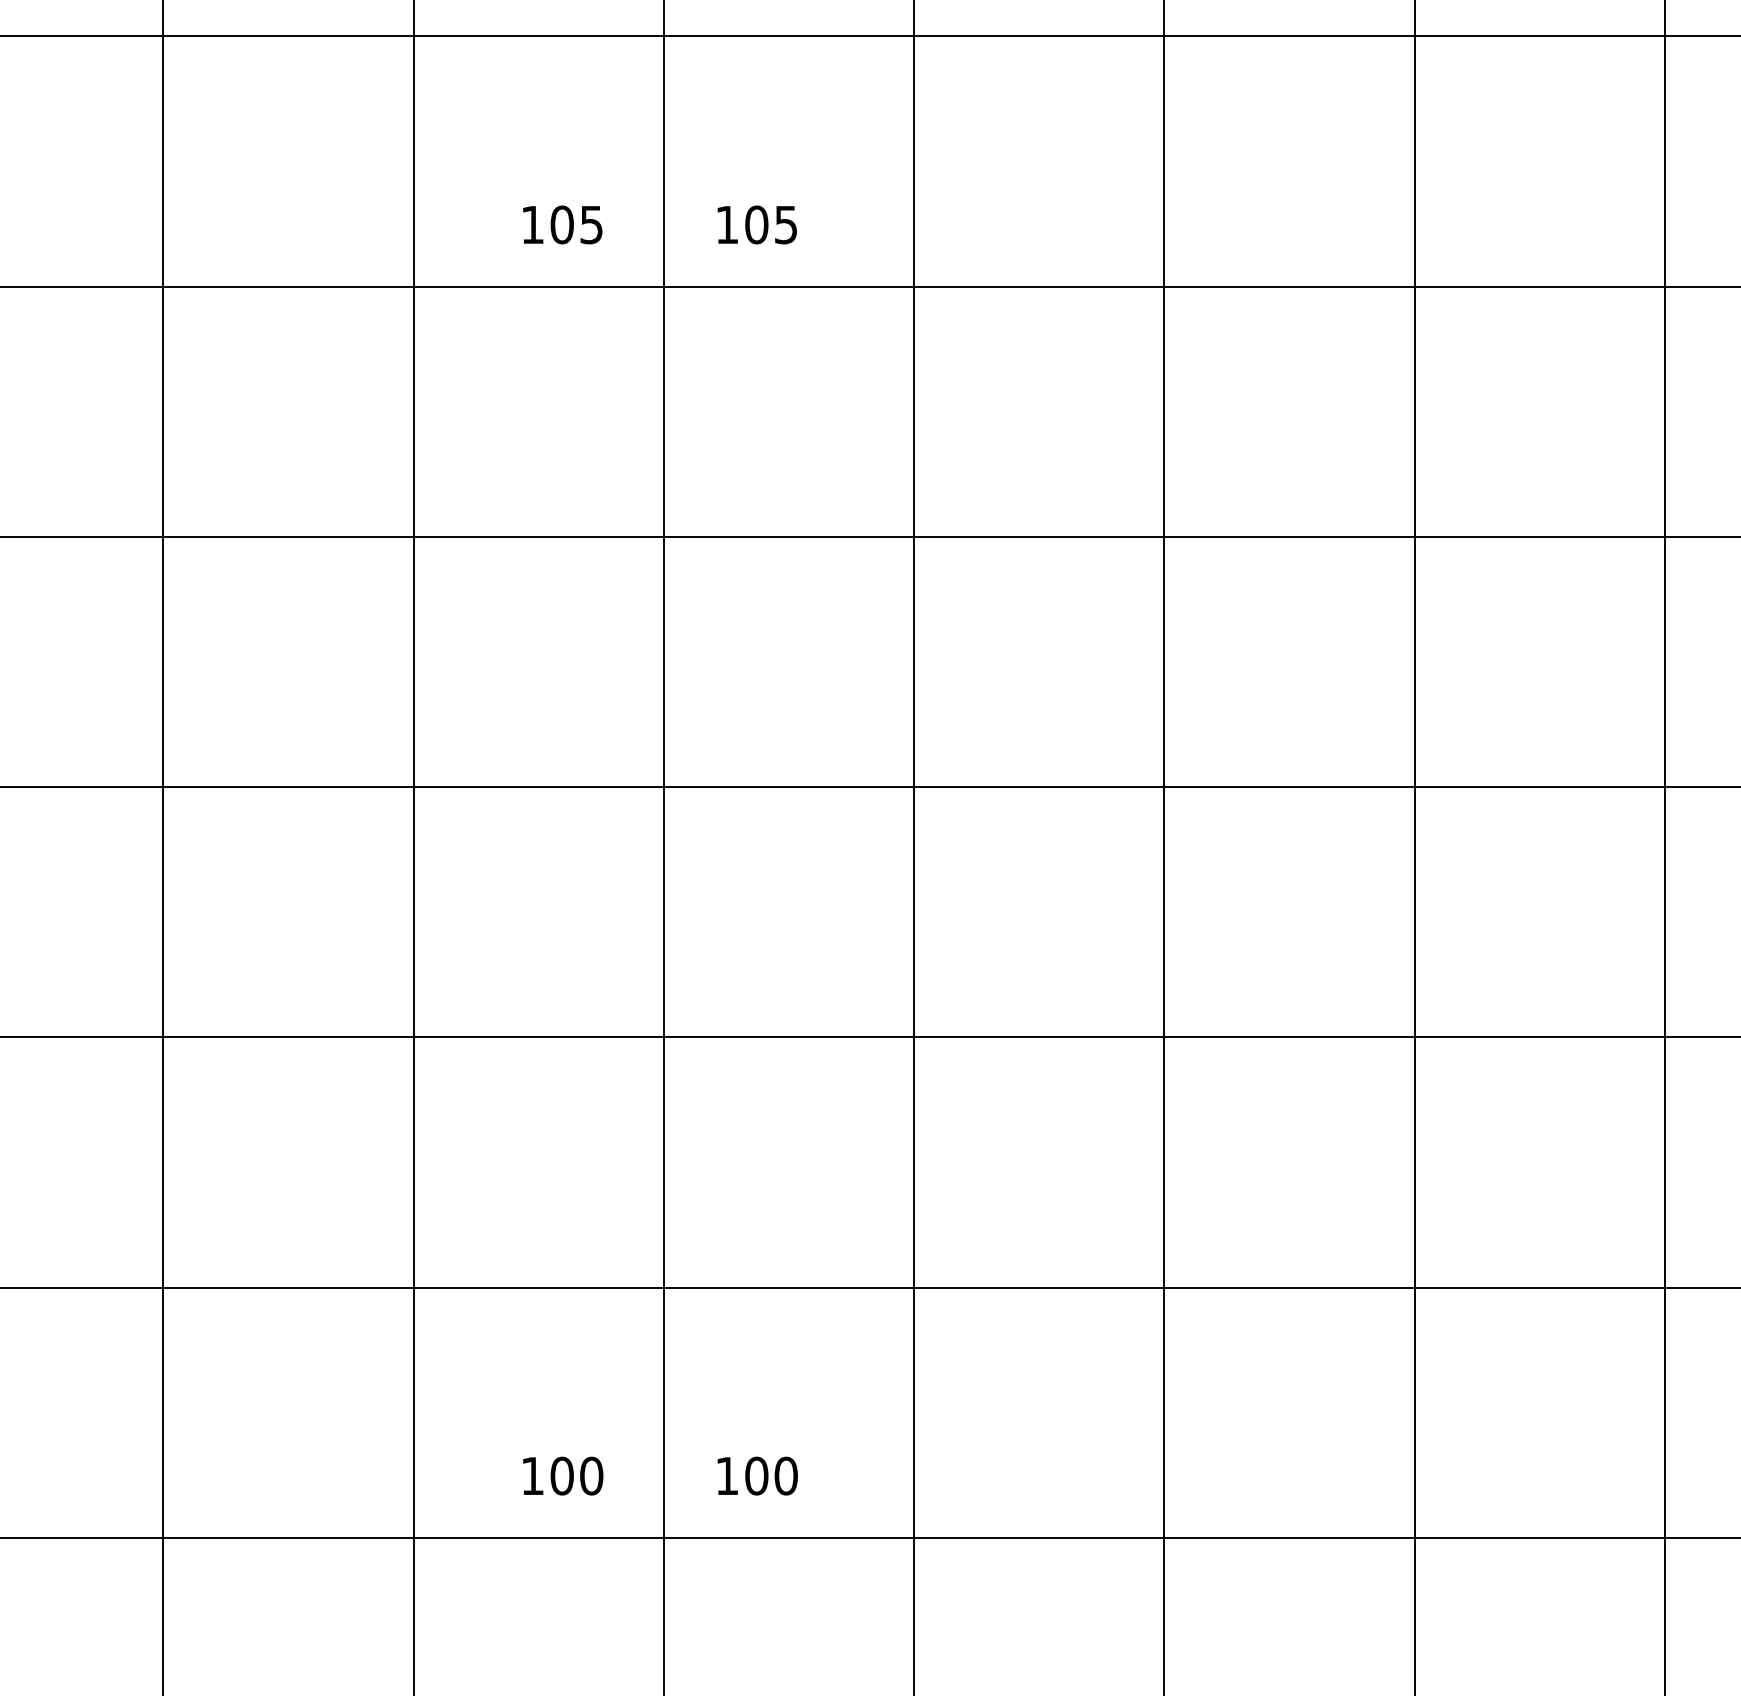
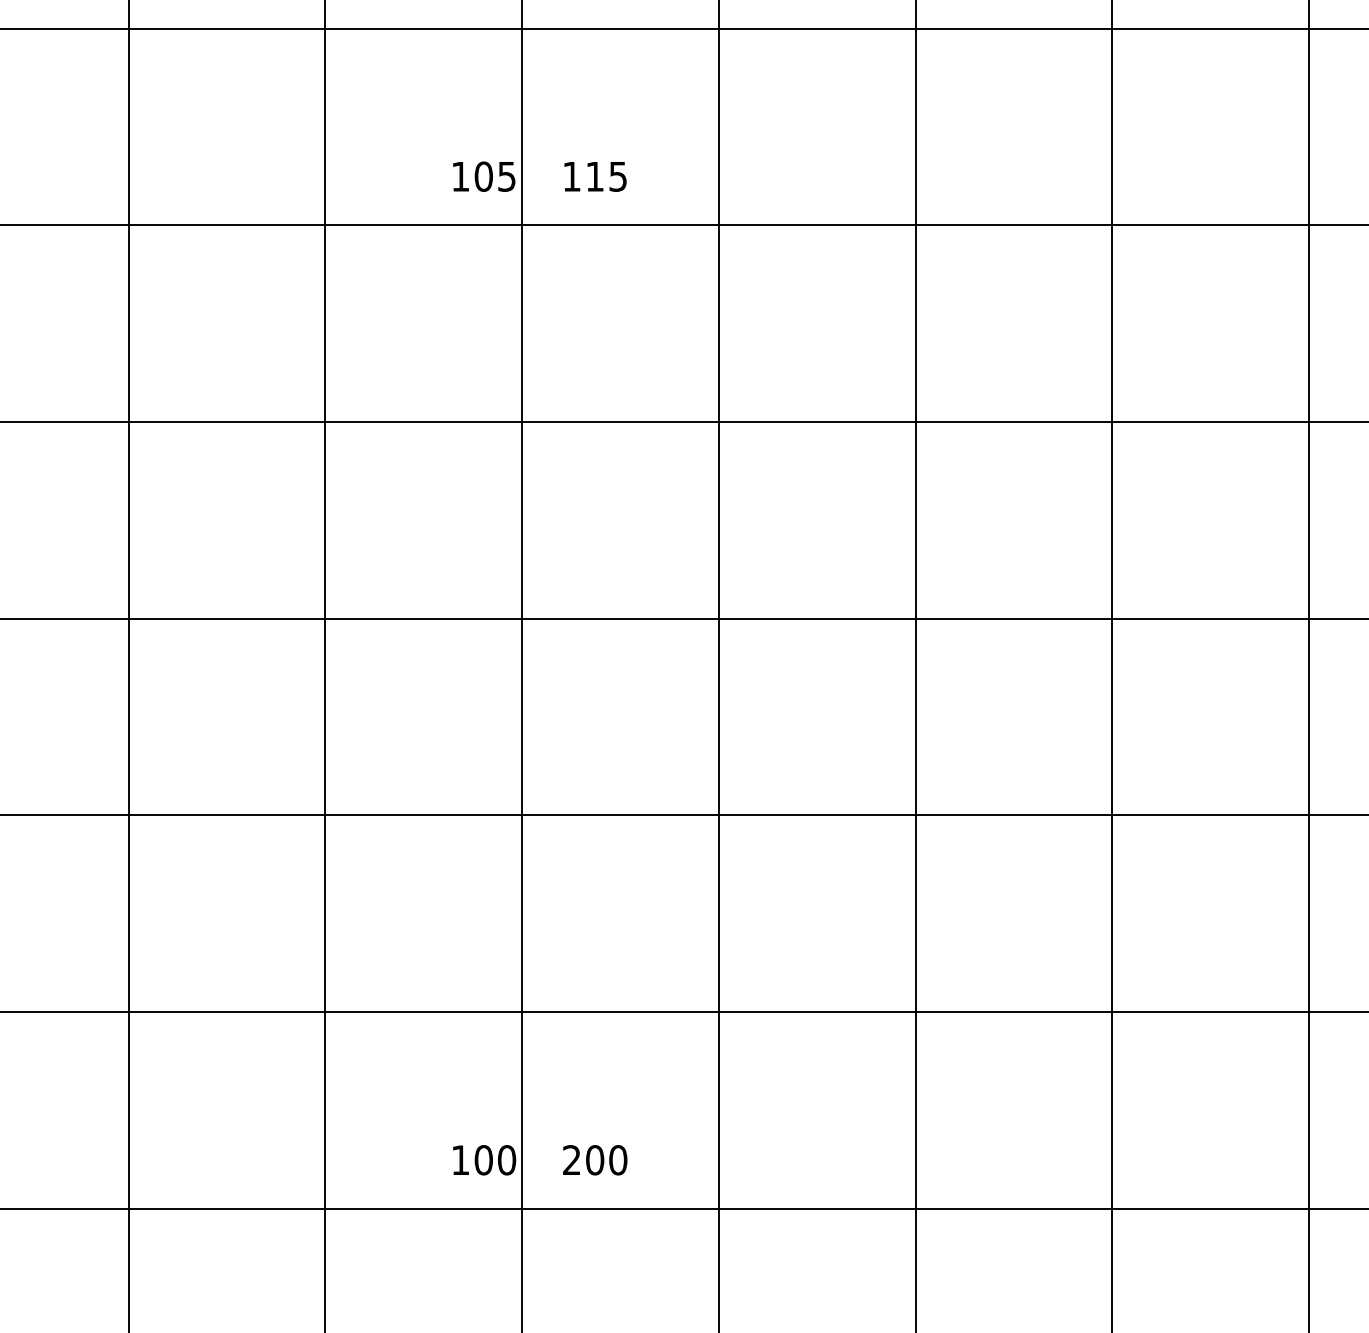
text: (562, 224) -> (484, 176), moved
text: (756, 224) -> (594, 176), 105 -> 115
text: (563, 1475) -> (484, 1159), moved
text: (726, 1475) -> (571, 1159), 100 -> 200

